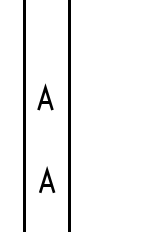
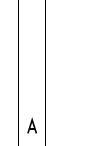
part: (44, 97) -> (30, 75), removed

